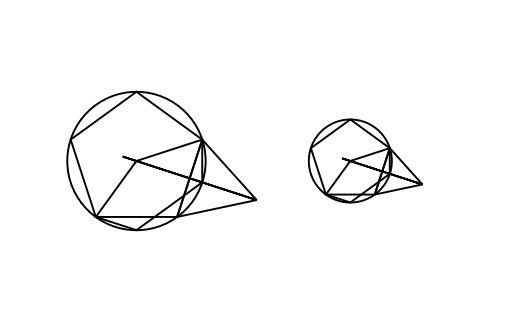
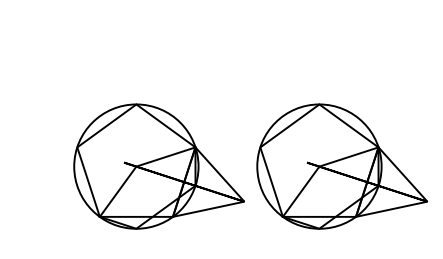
part: (365, 160) -> (342, 166), size x1.67

